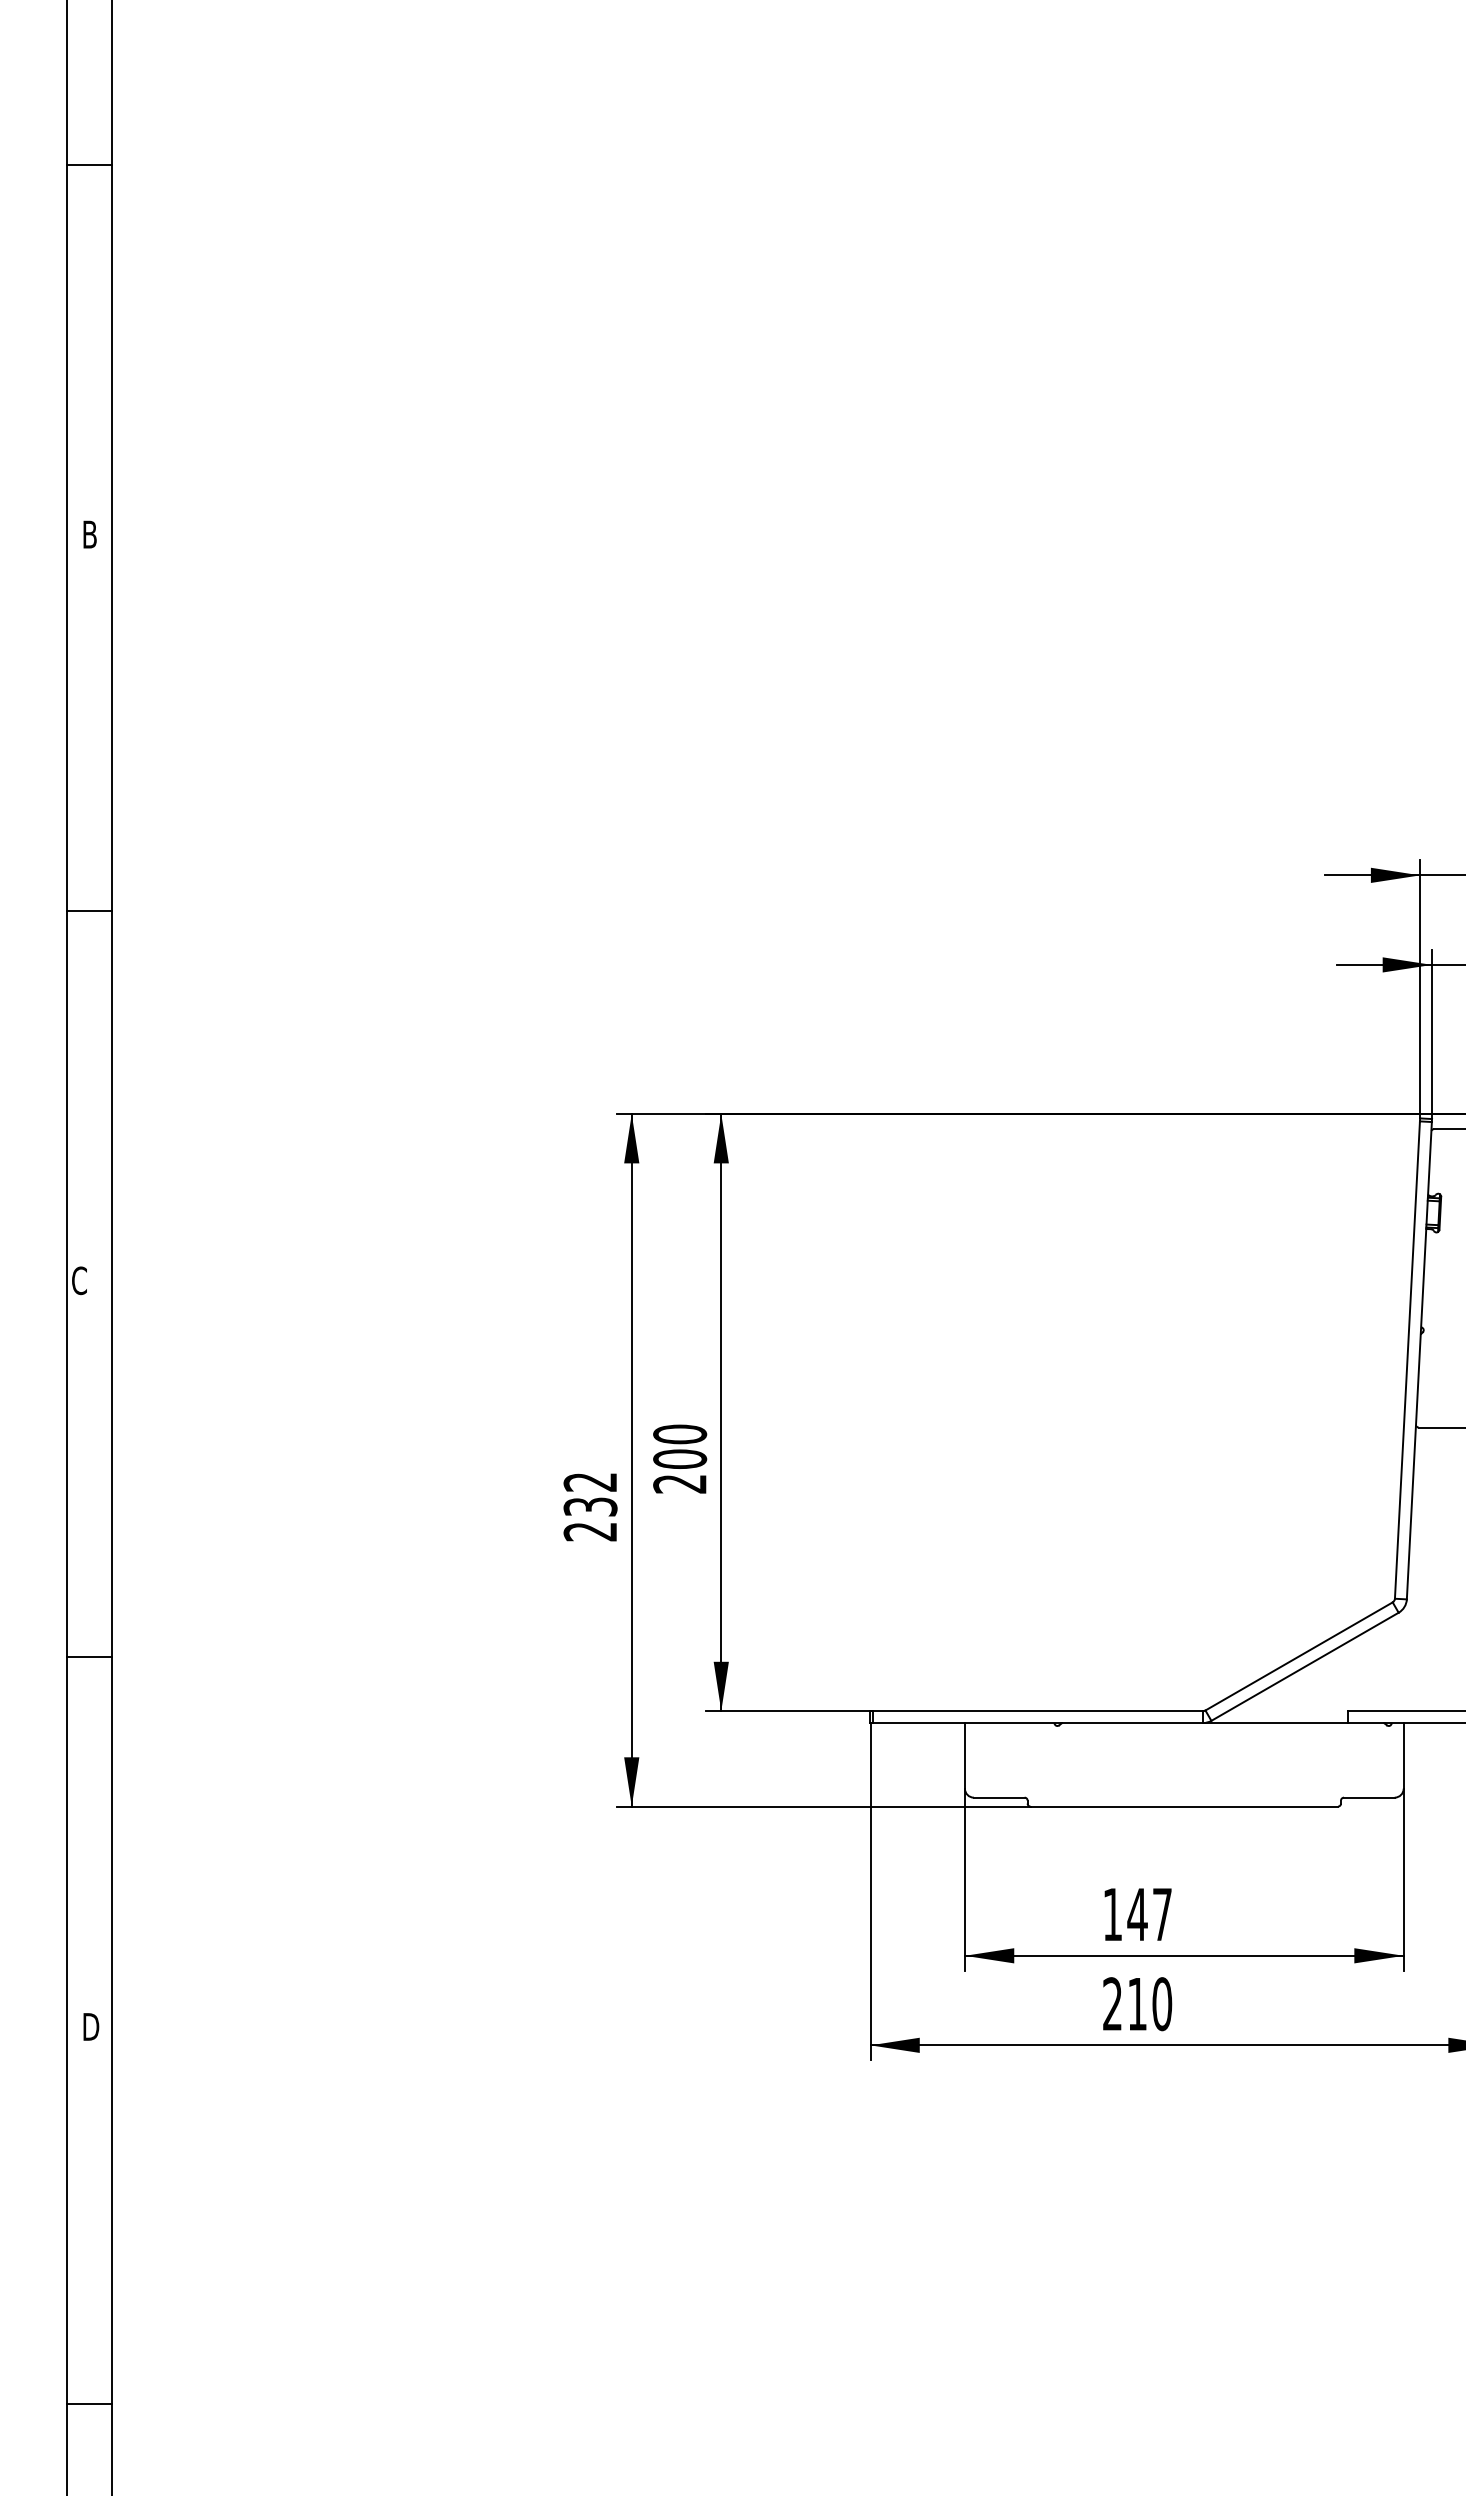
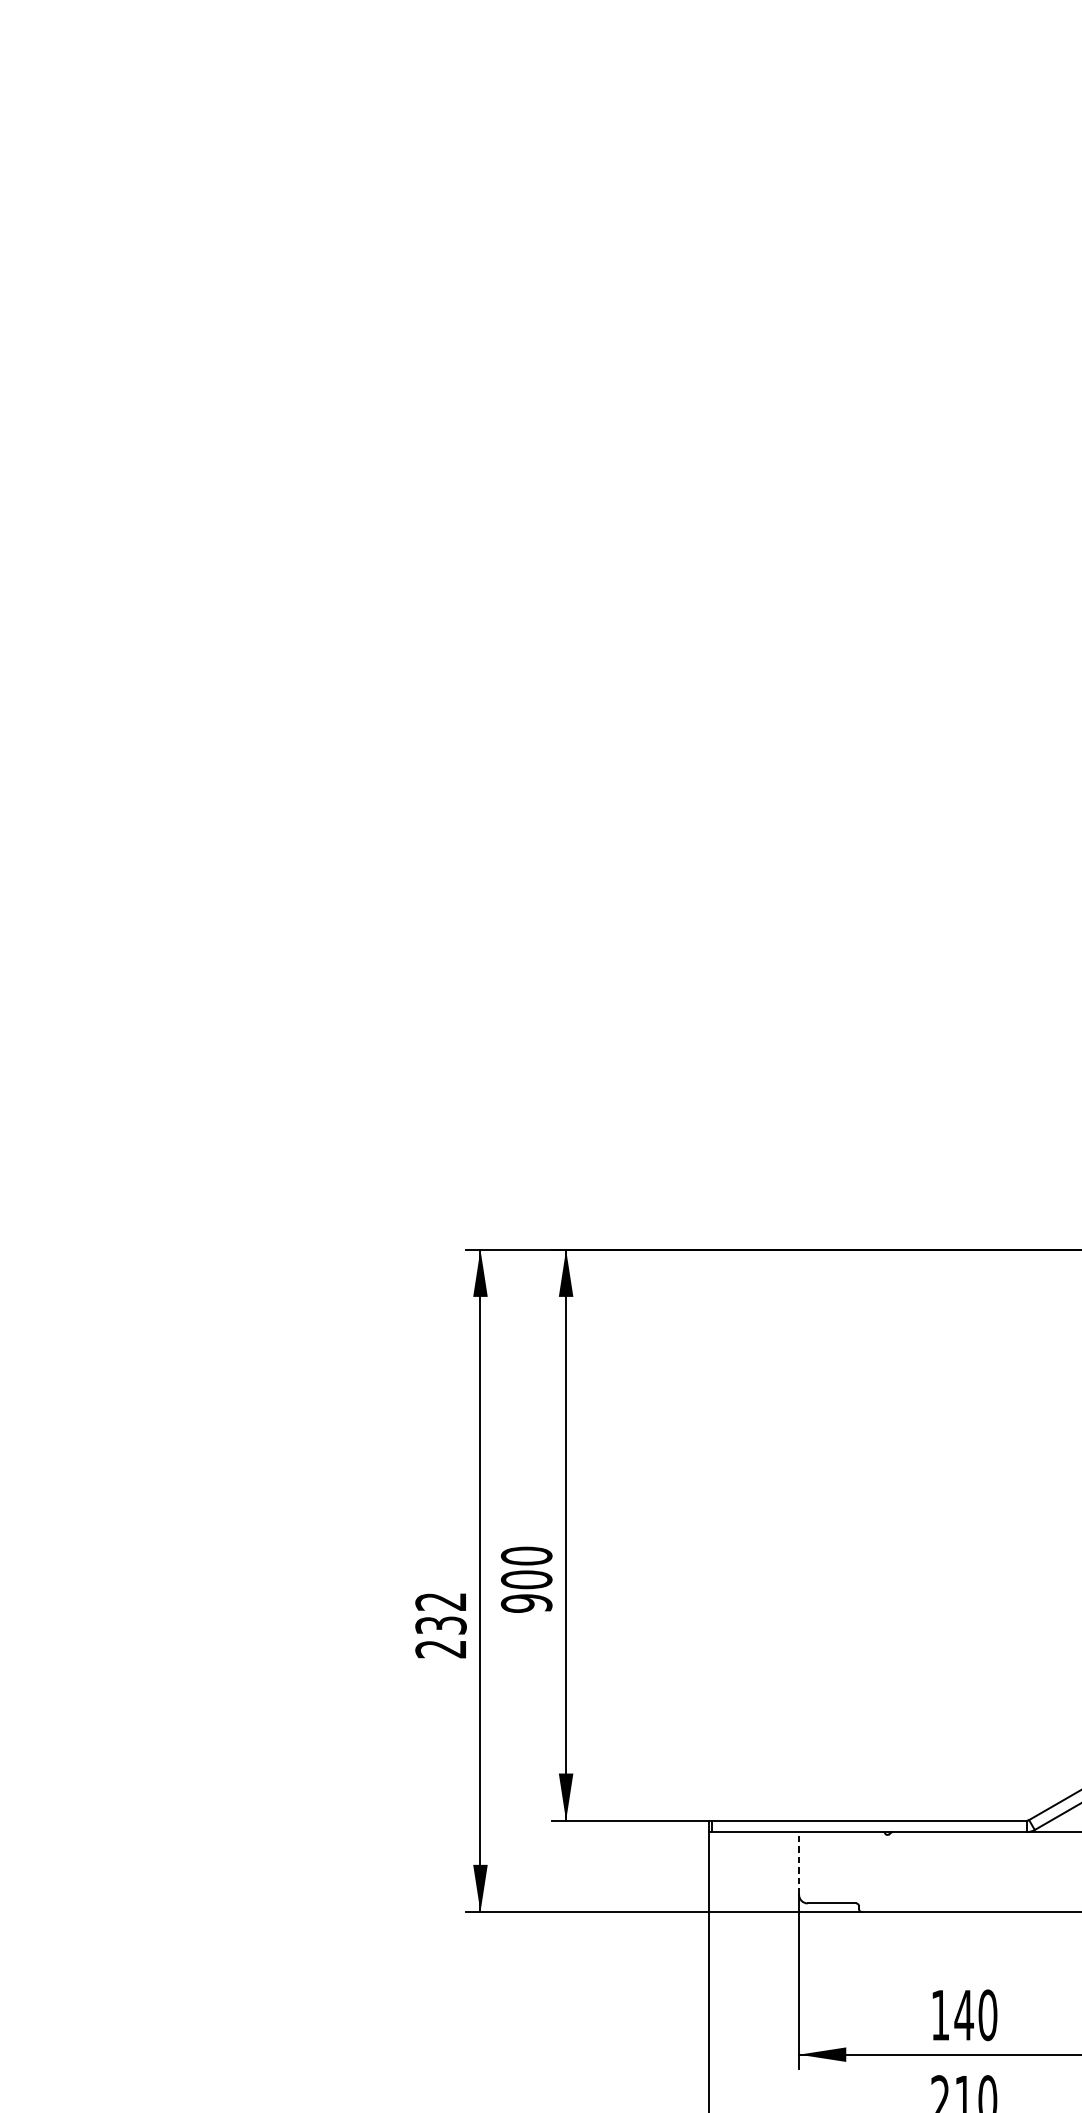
text: (680, 1483) -> (527, 1603), 200 -> 900
line: (964, 1755) -> (798, 1863), solid -> dashed
text: (1162, 1914) -> (988, 2015), 147 -> 140

